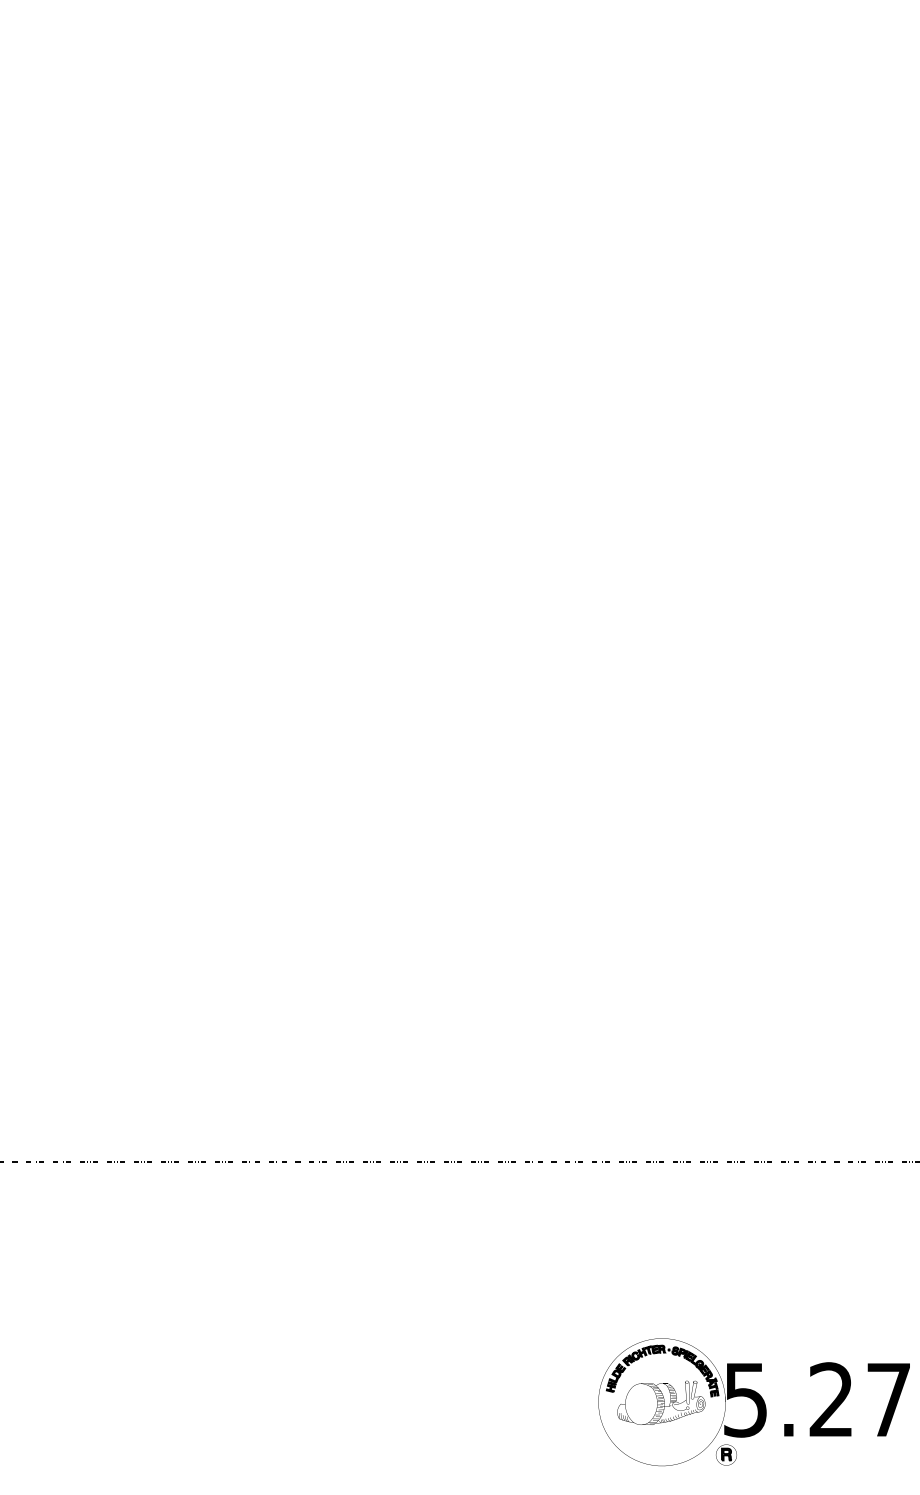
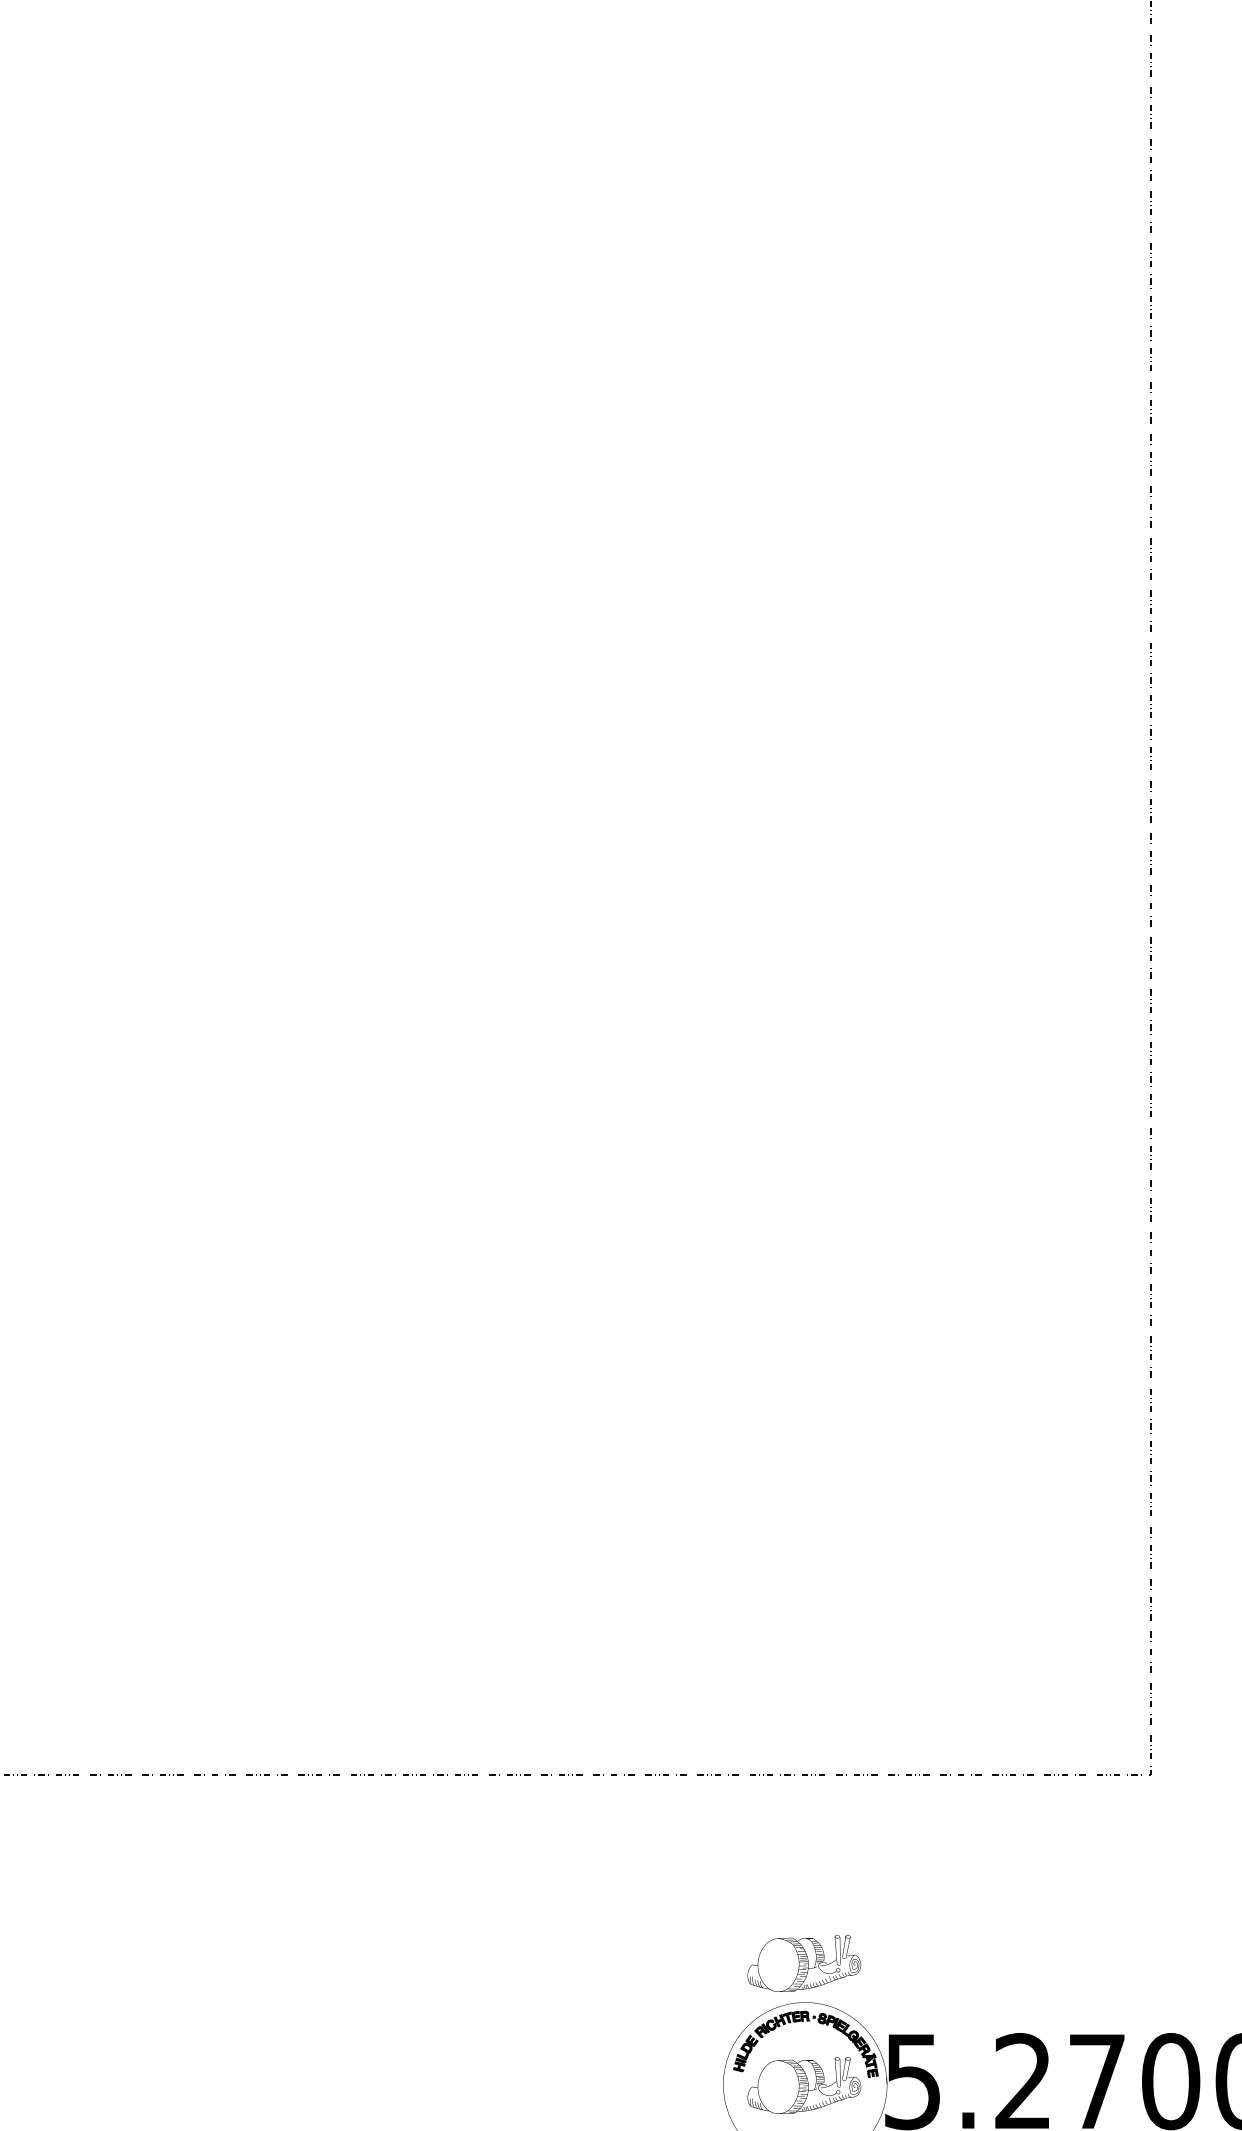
part: (661, 1308) -> (804, 1963), added

